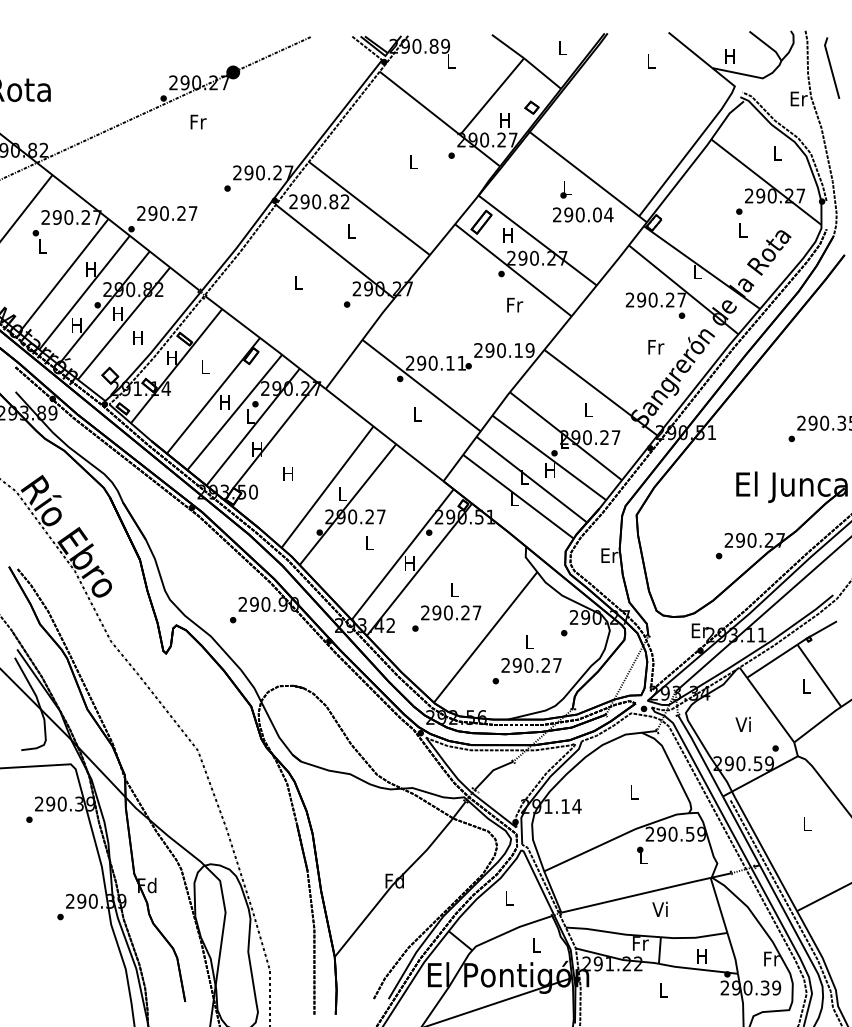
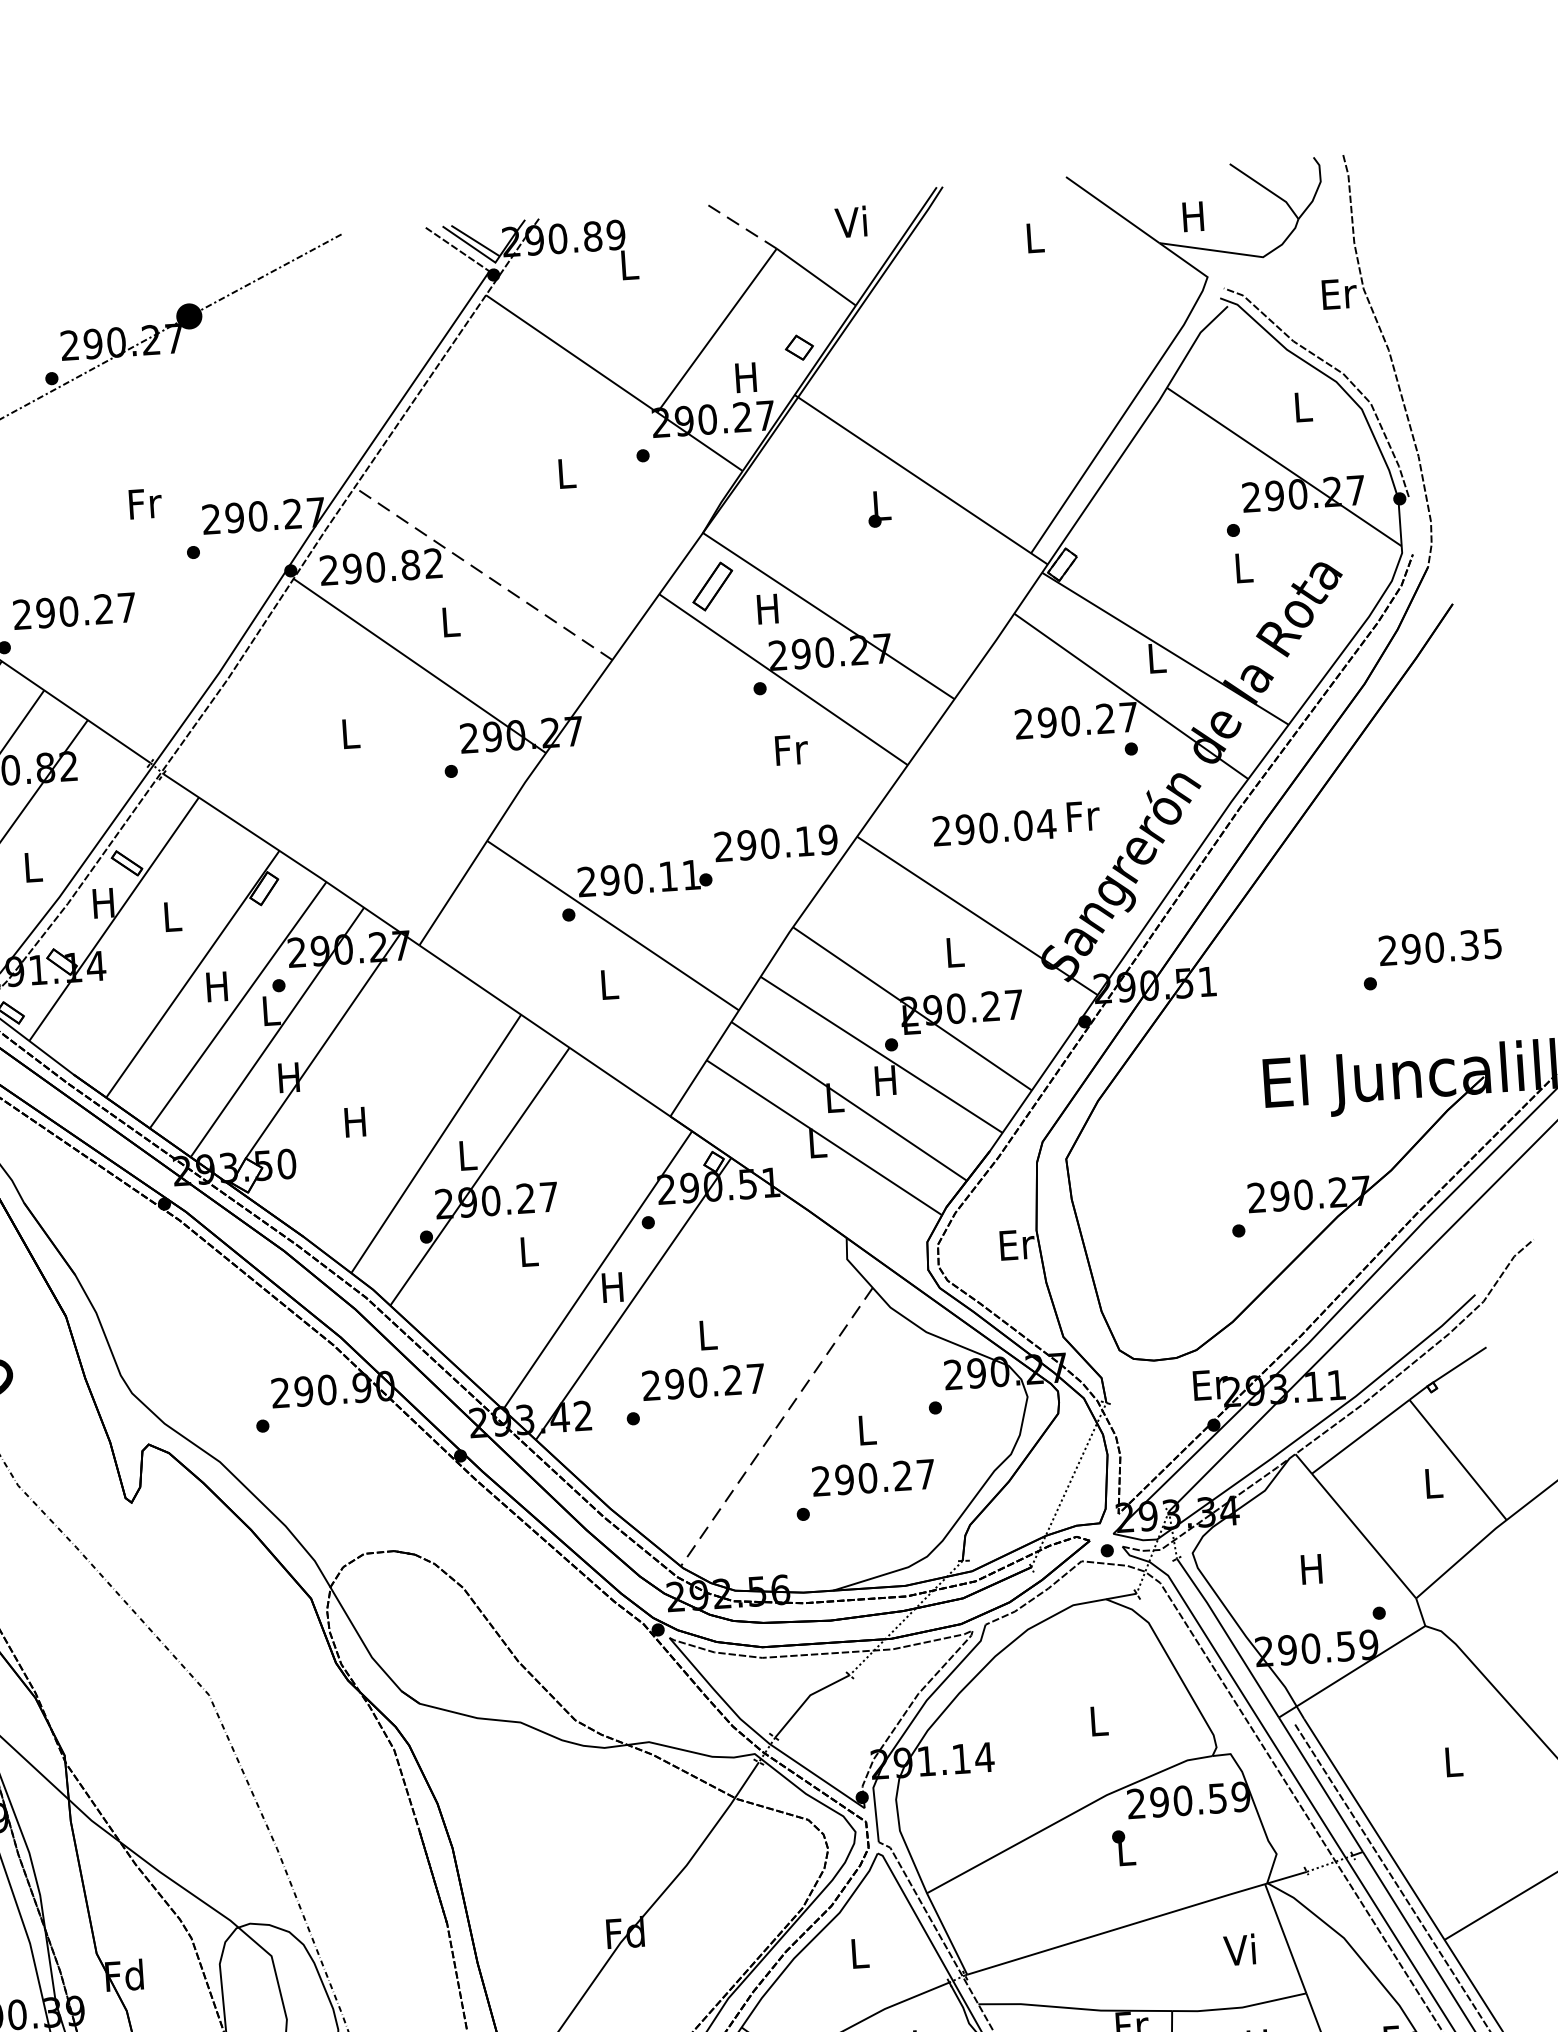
line: (508, 46) -> (743, 226), solid -> dashed
text: (561, 47) -> (851, 221), L -> Vi
line: (831, 67) -> (1400, 225), removed
text: (198, 121) -> (145, 502), moved
line: (369, 208) -> (483, 573), solid -> dashed
text: (583, 214) -> (995, 826), moved
text: (137, 337) -> (31, 866), H -> L
line: (485, 637) -> (776, 1427), solid -> dashed
text: (742, 723) -> (1308, 1567), Vi -> H
text: (659, 908) -> (1238, 1948), moved

